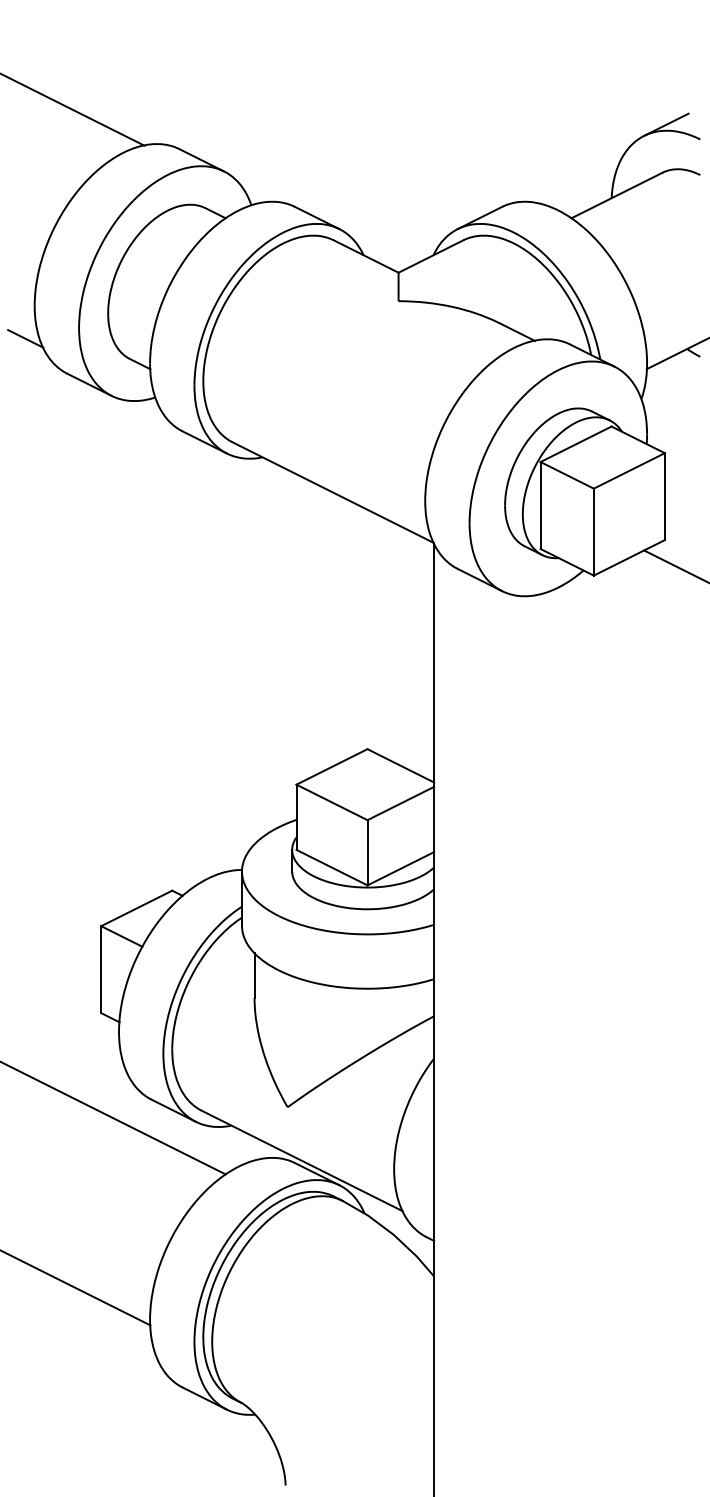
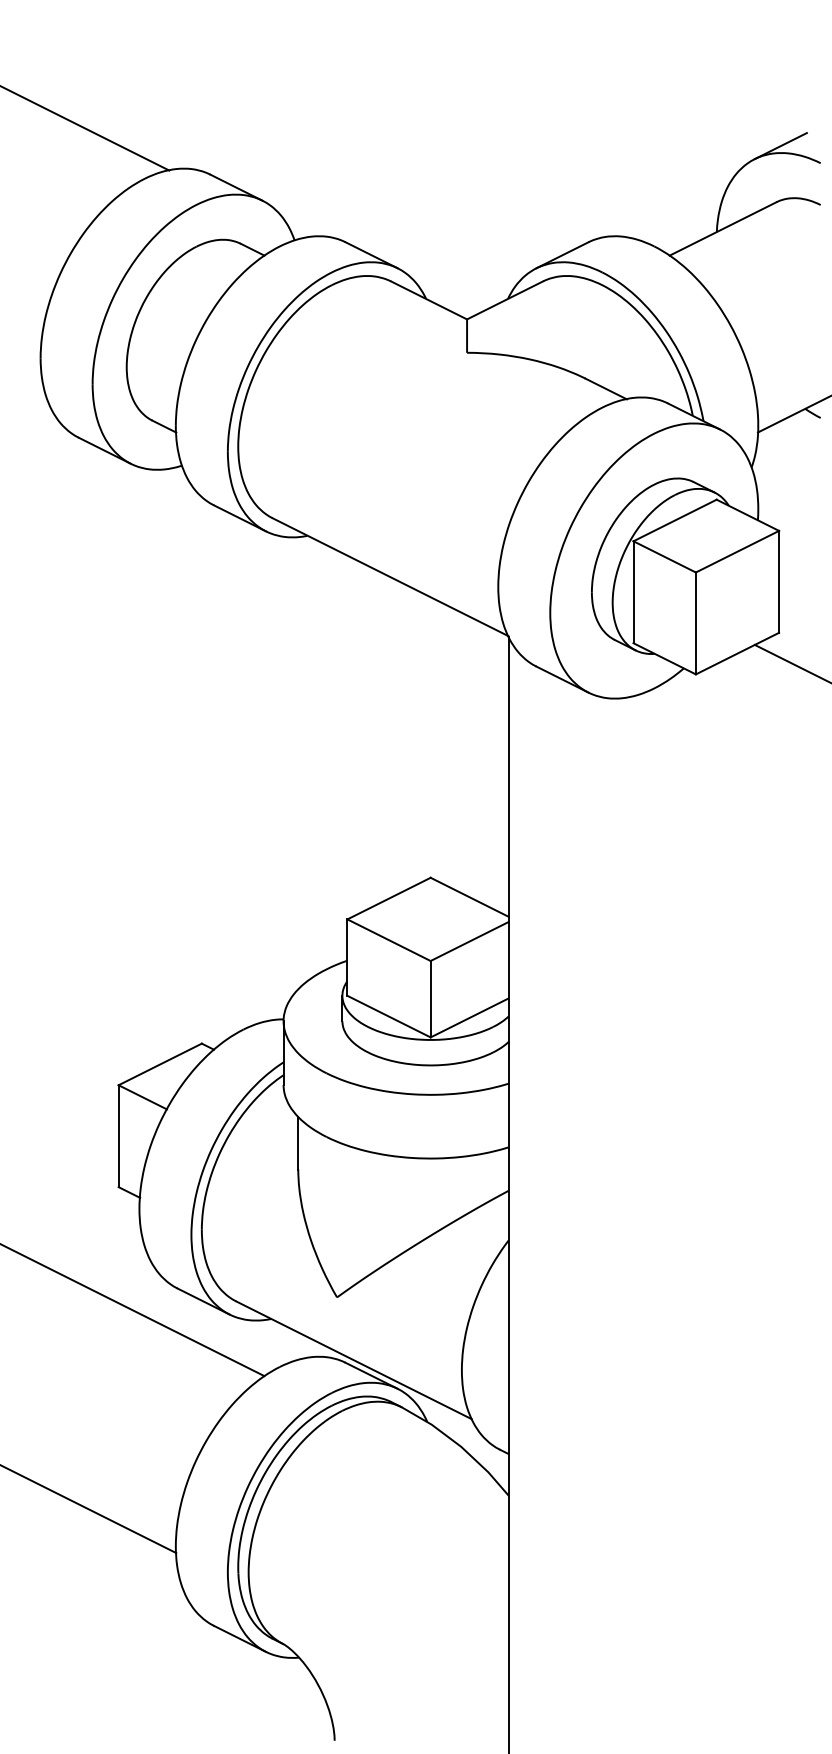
line: (25, 338) -> (29, 396), removed

